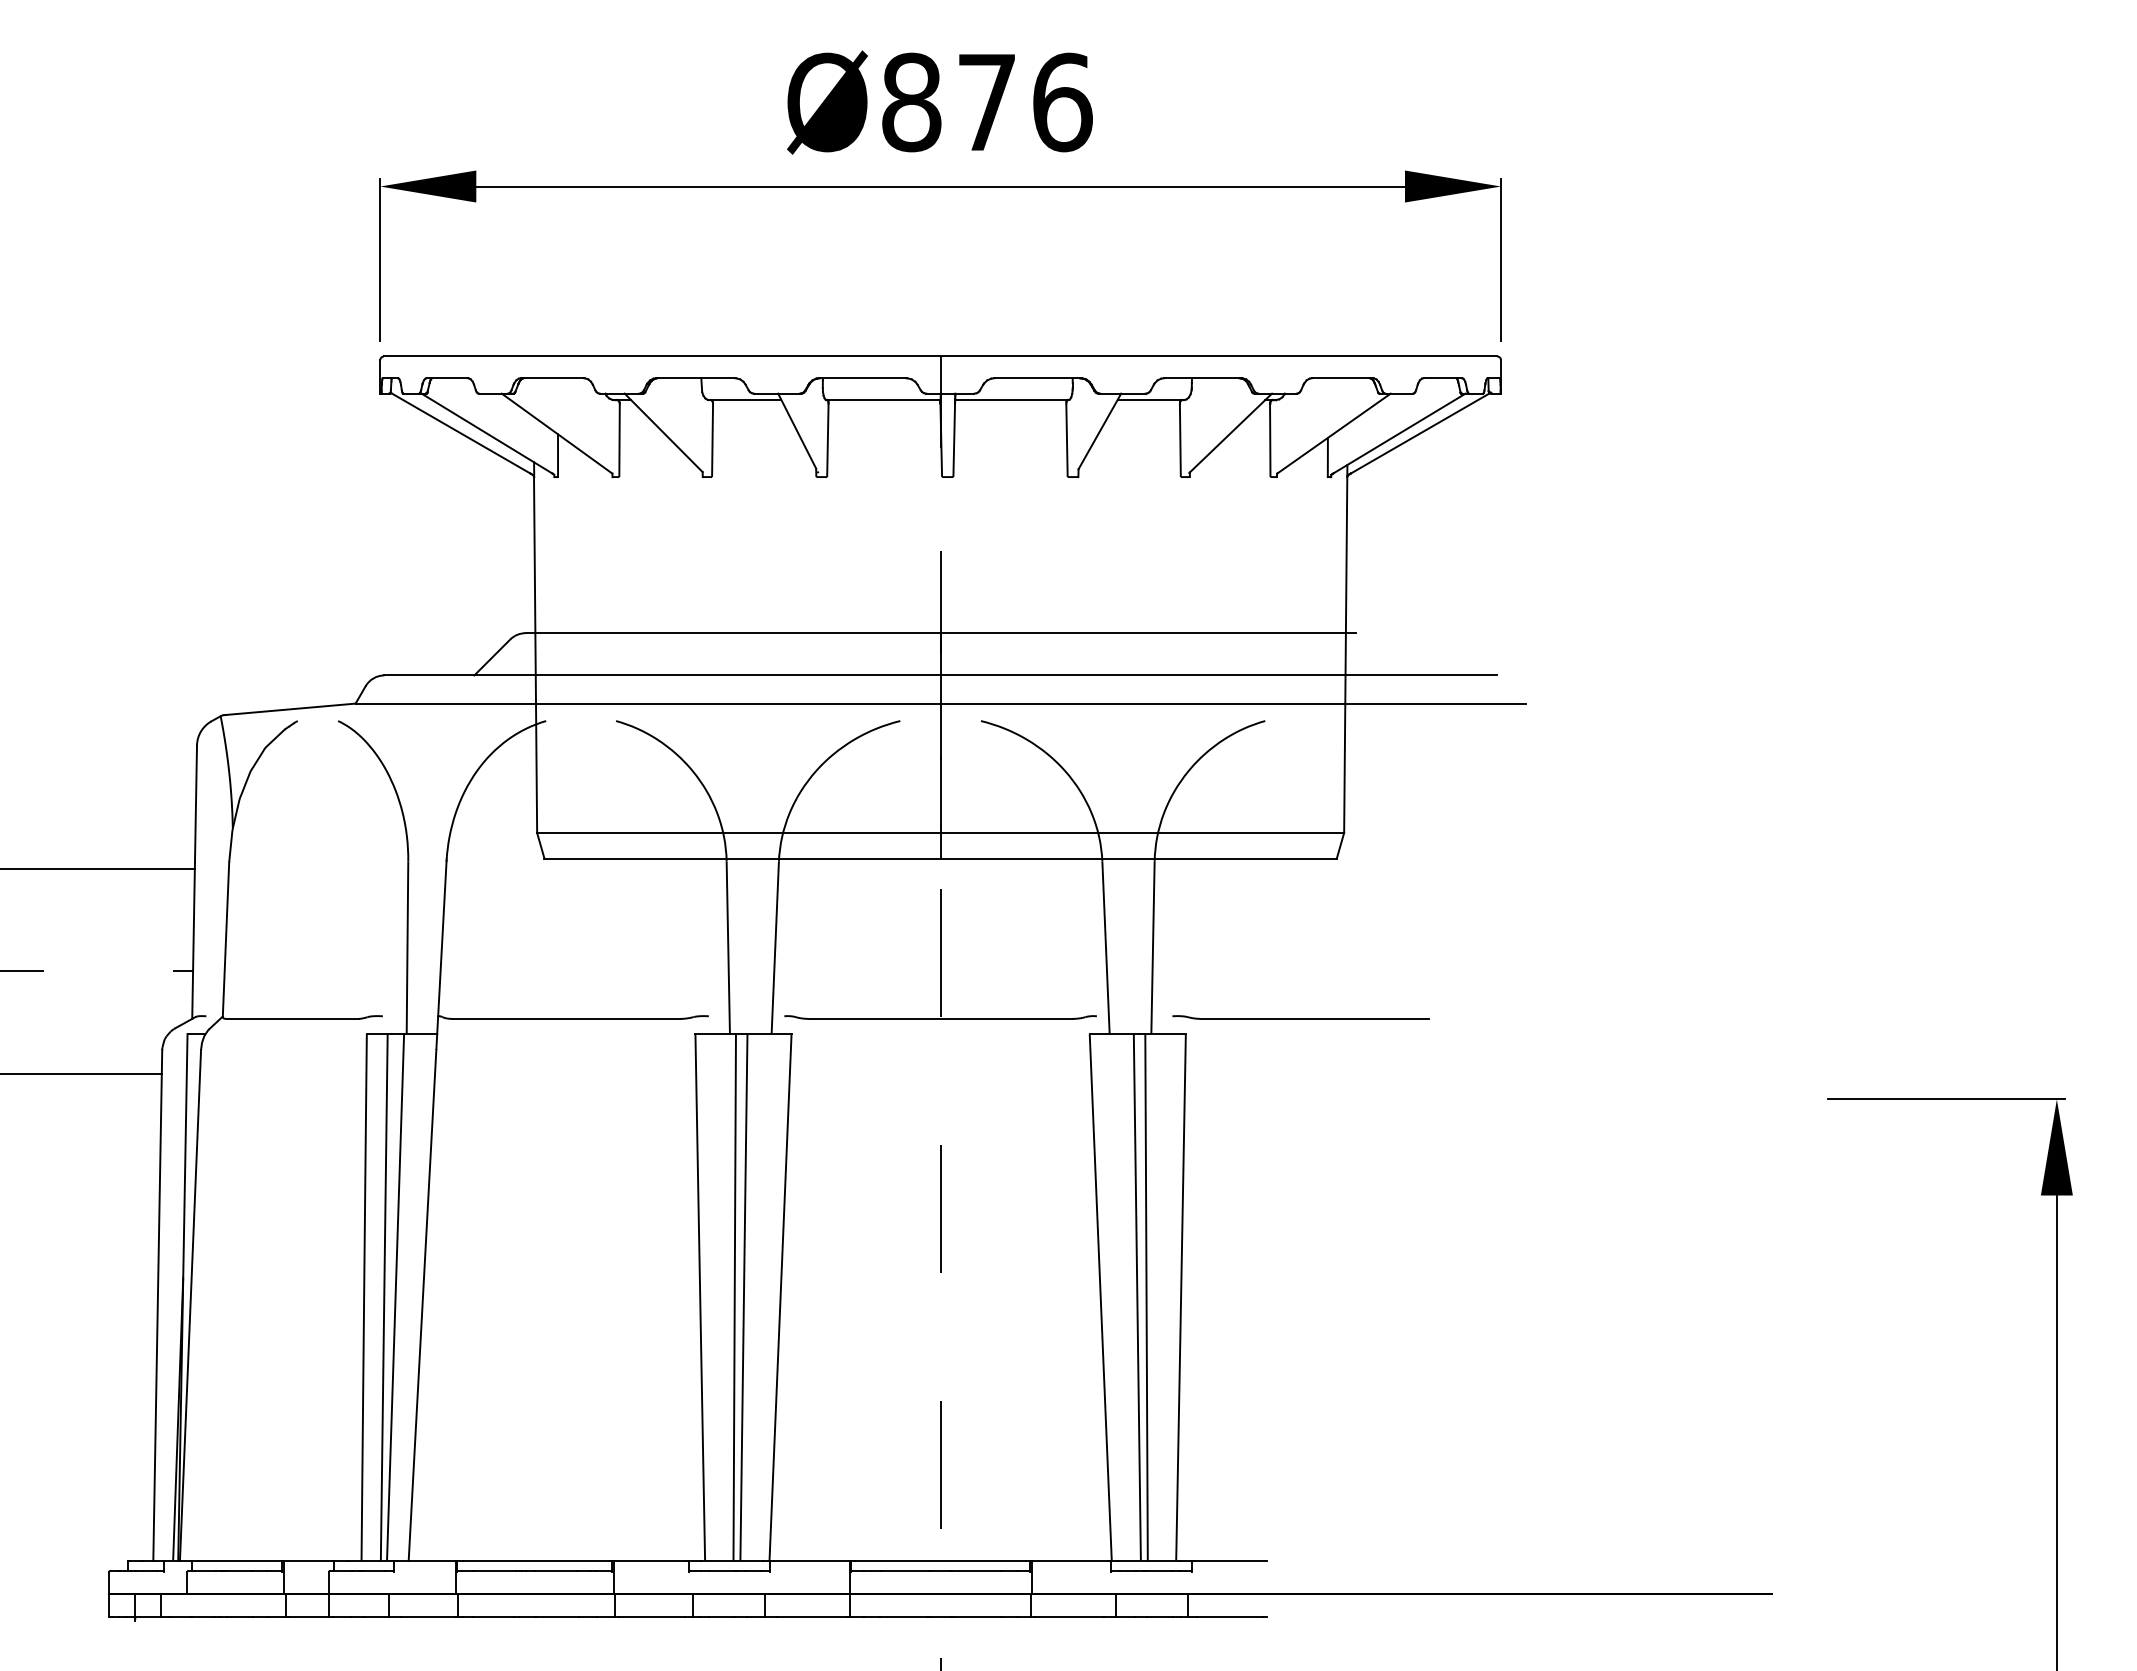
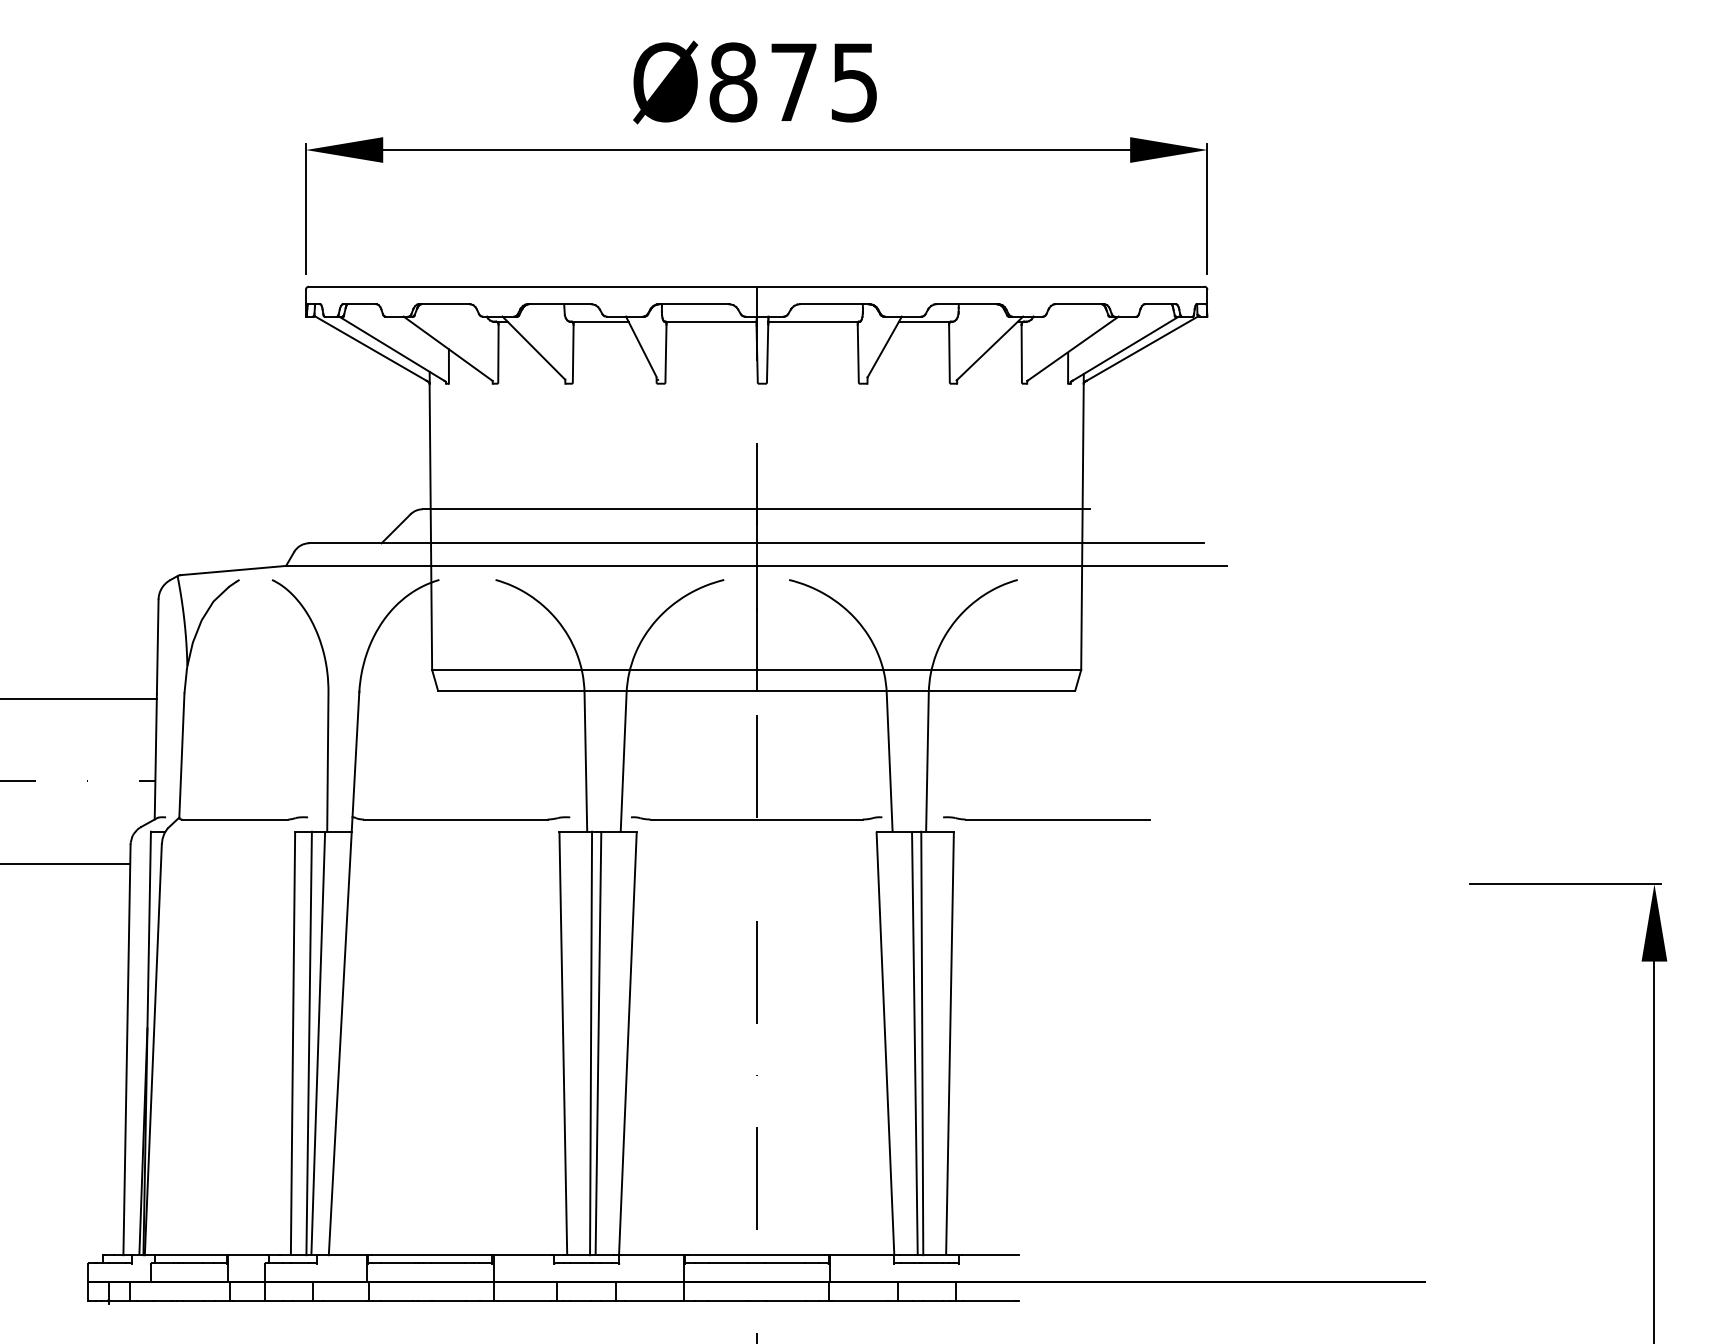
text: (1062, 102) -> (854, 82), Ø876 -> Ø875

